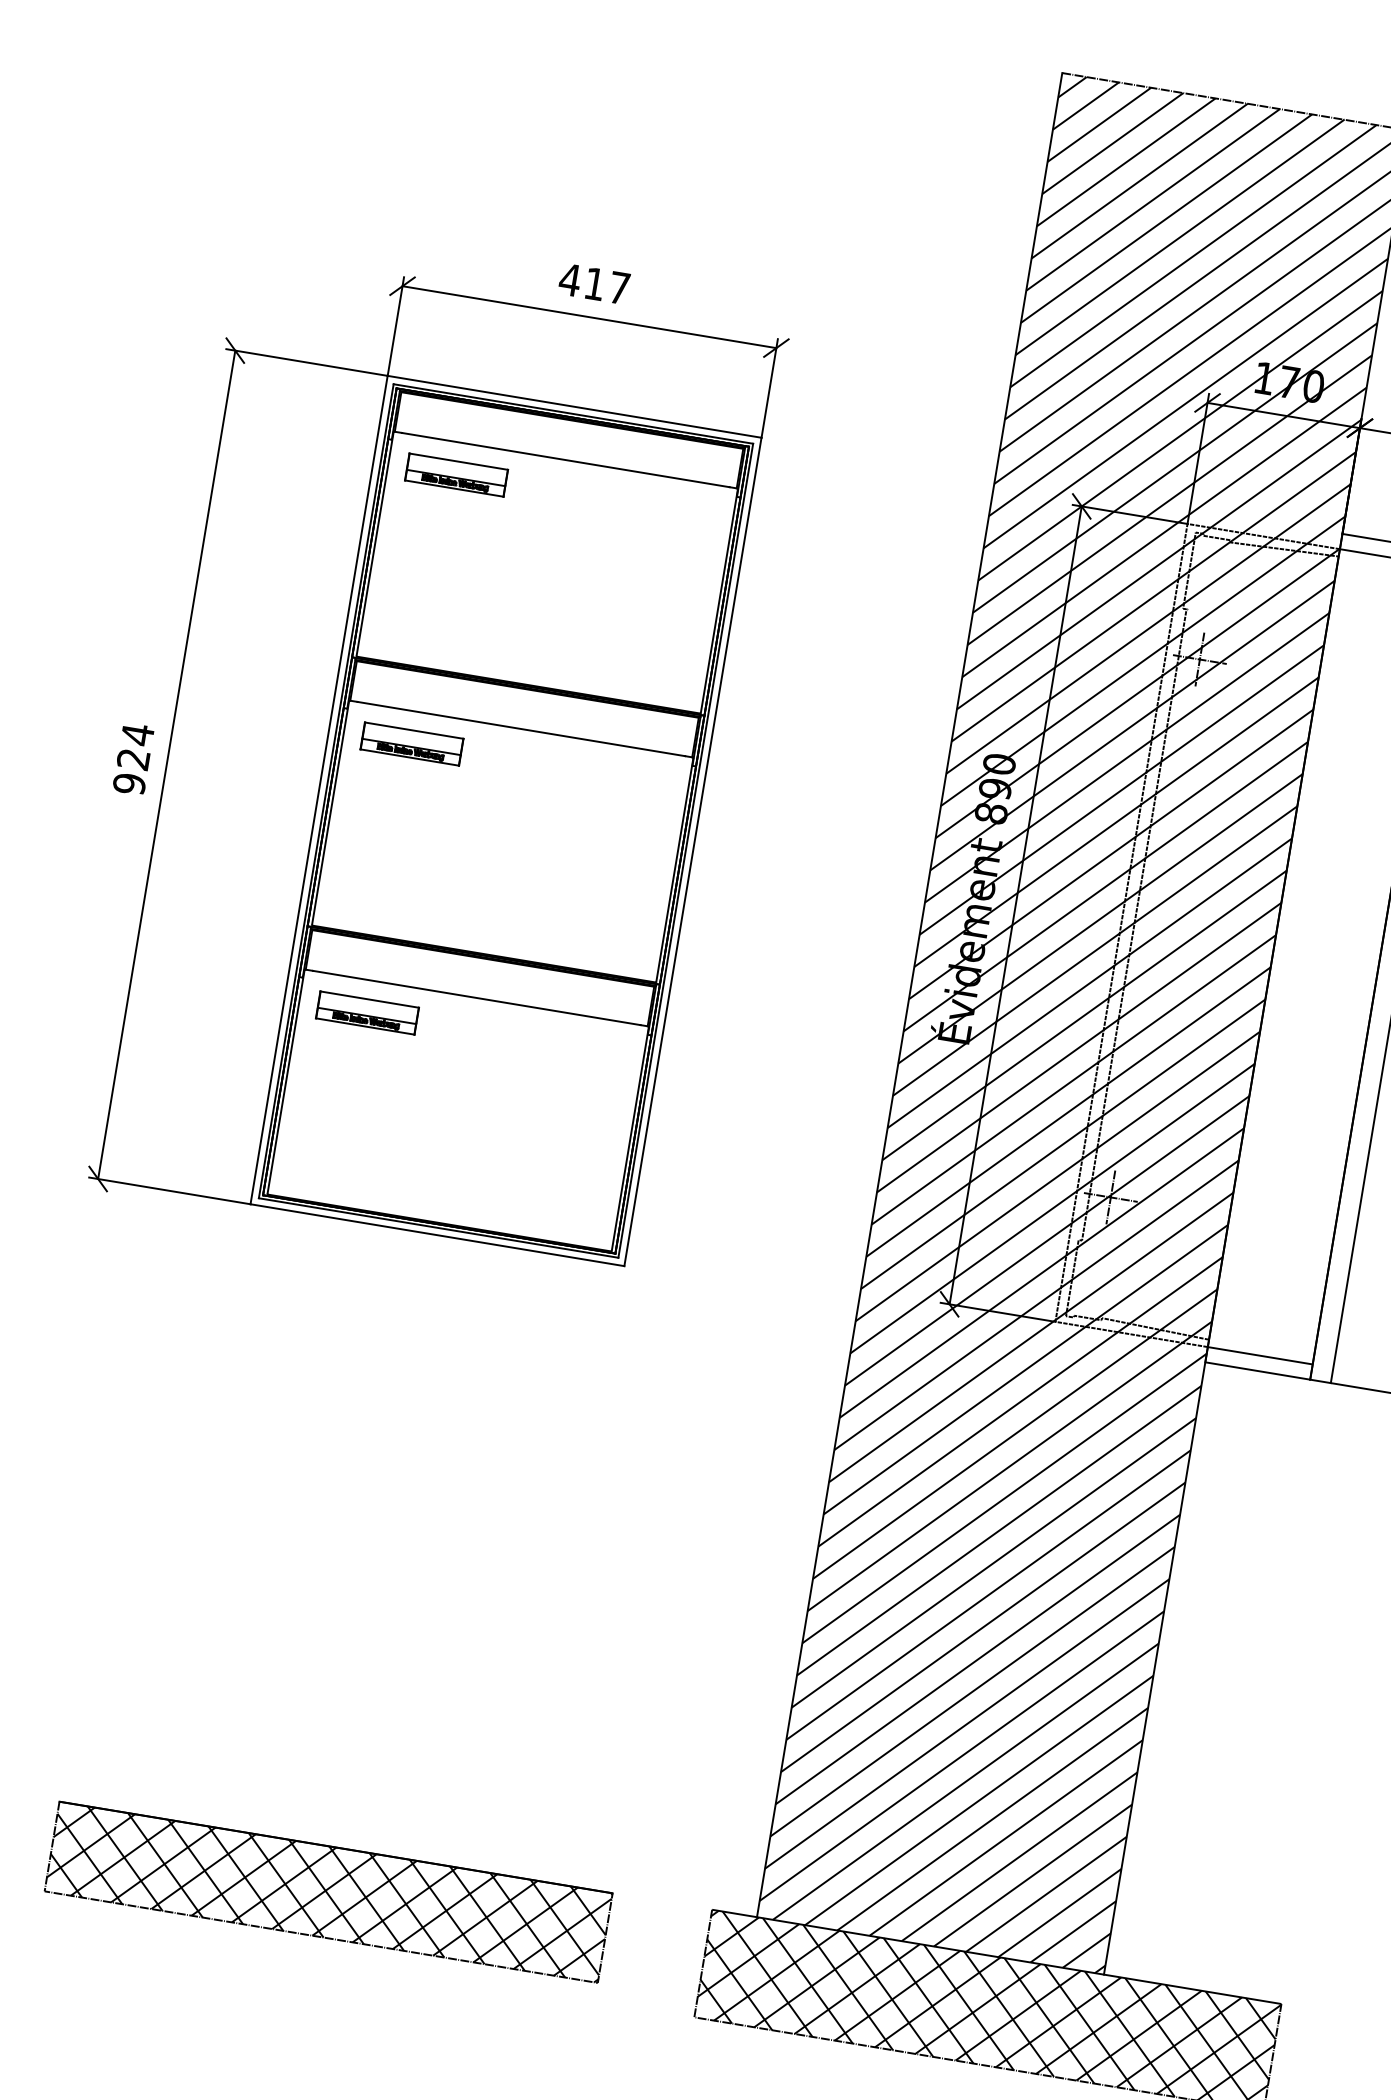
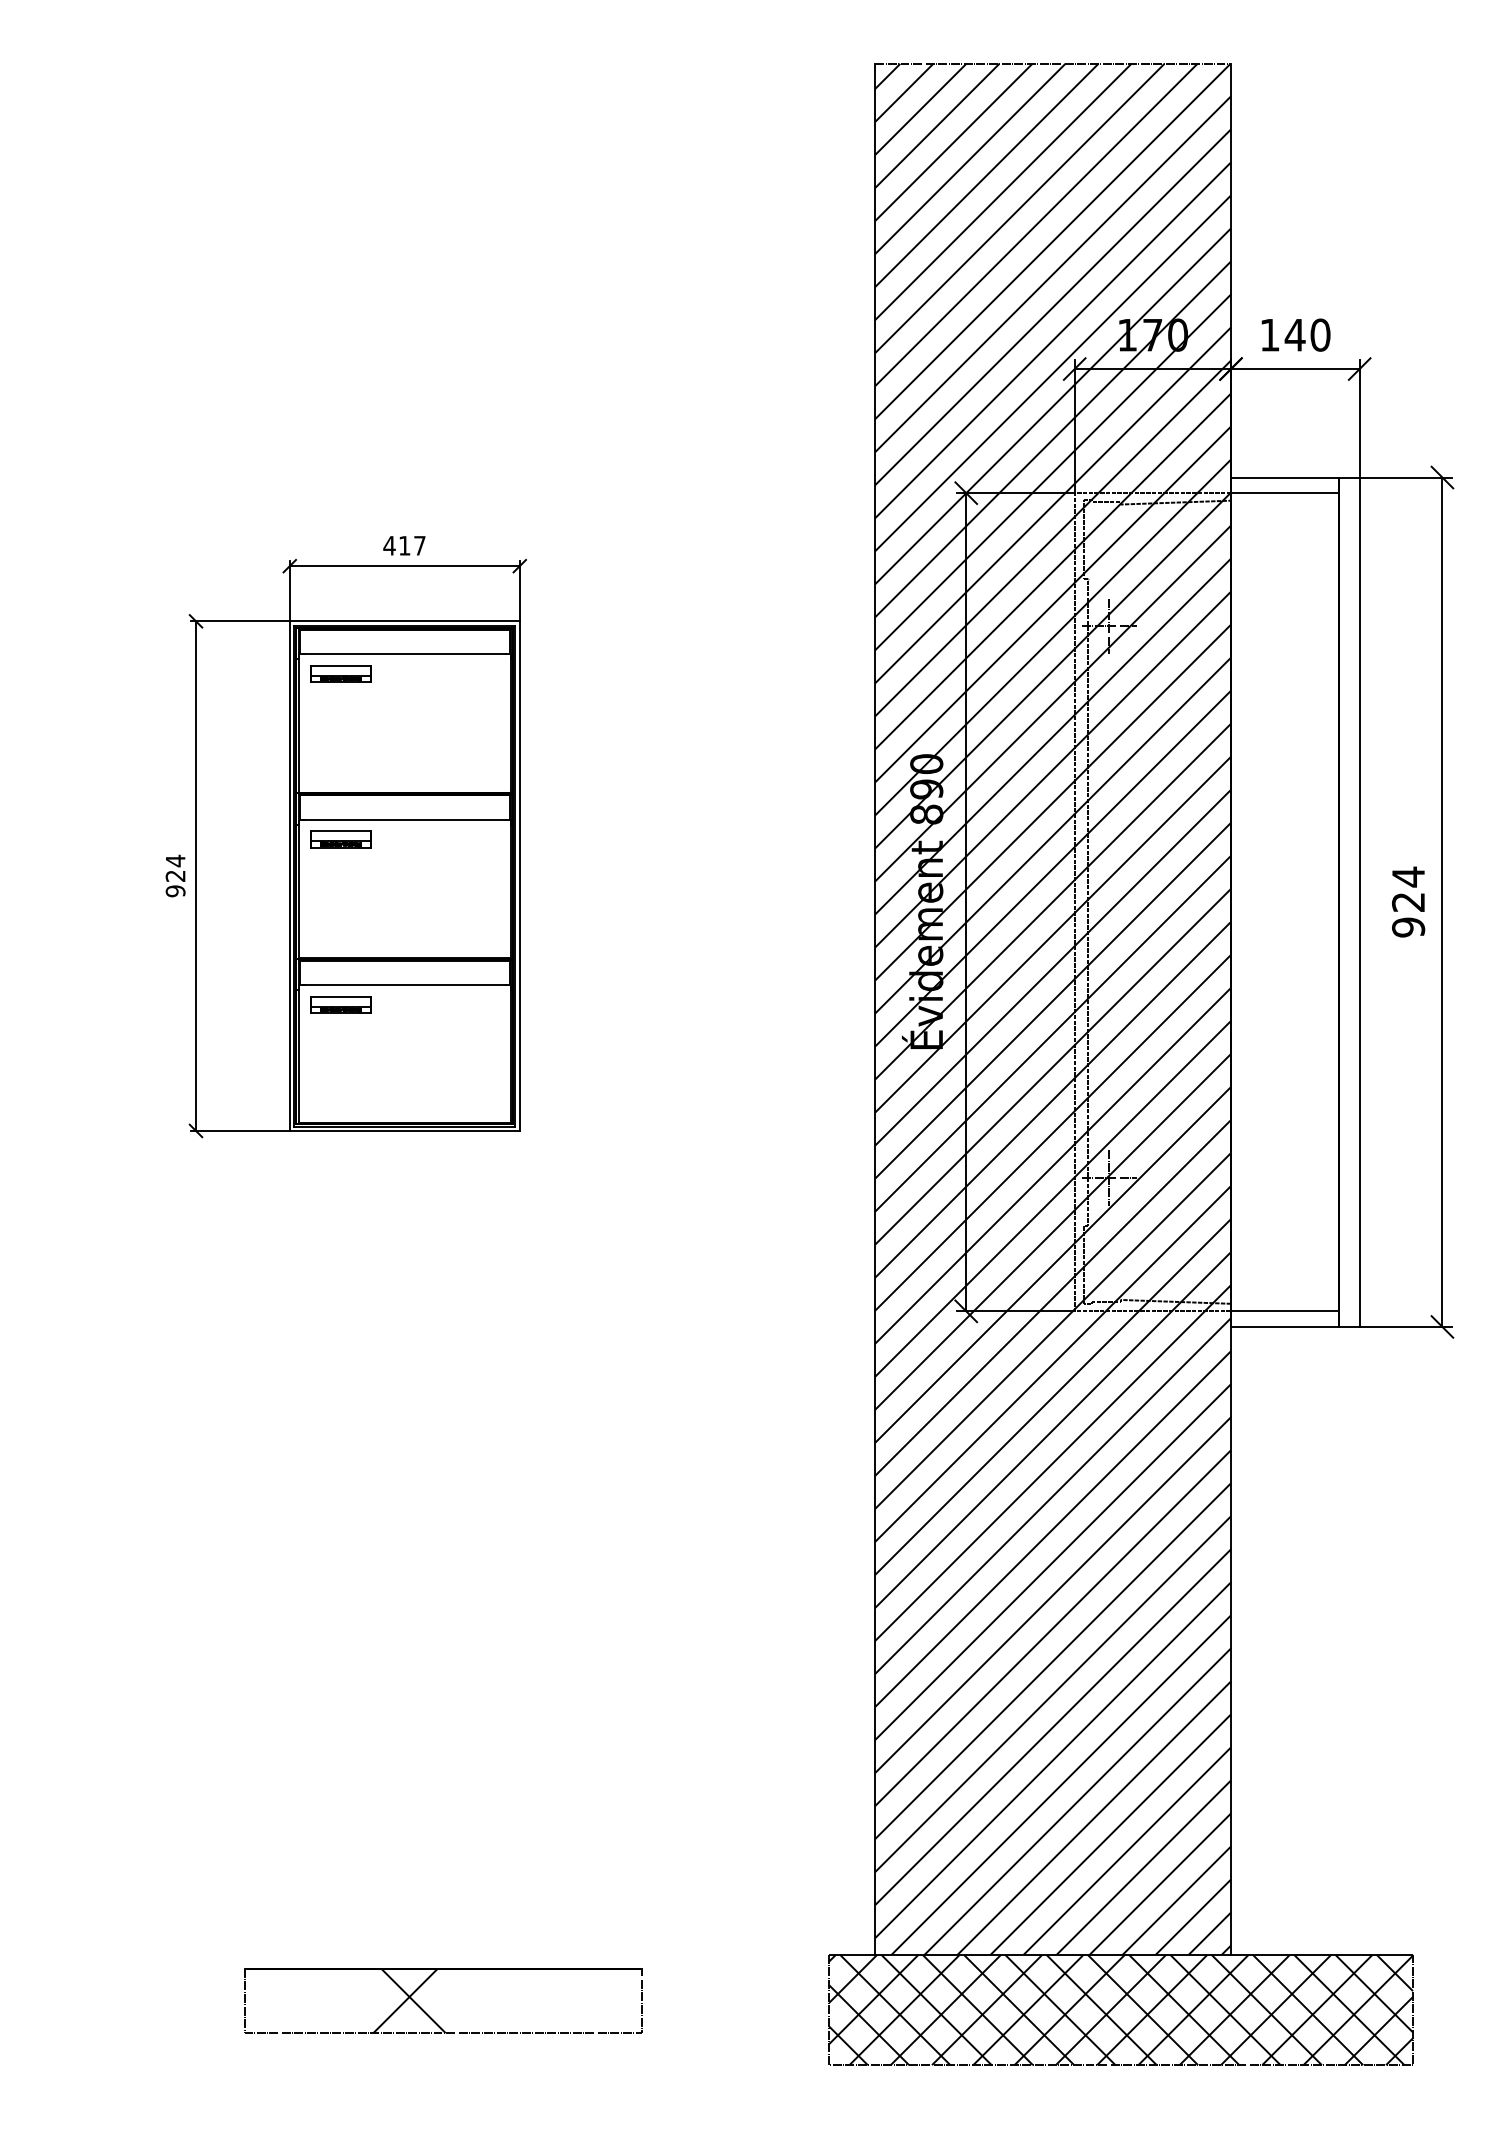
part: (421, 741) -> (346, 836), size x0.6
part: (328, 1892) -> (443, 2000), size x0.7

